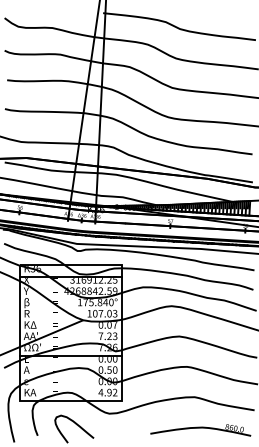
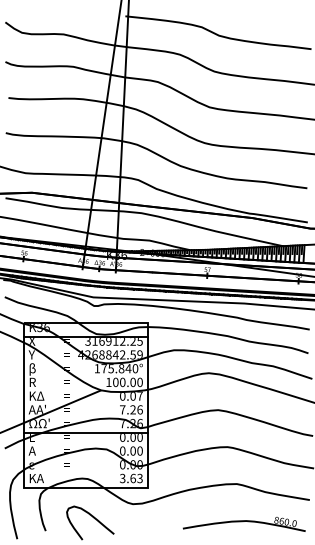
text: (108, 313) -> (131, 382), 107.03 -> 100.00
text: (114, 335) -> (139, 409), 7.23 -> 7.26
text: (108, 369) -> (132, 450), 0.50 -> 0.00
text: (107, 392) -> (130, 478), 4.92 -> 3.63

